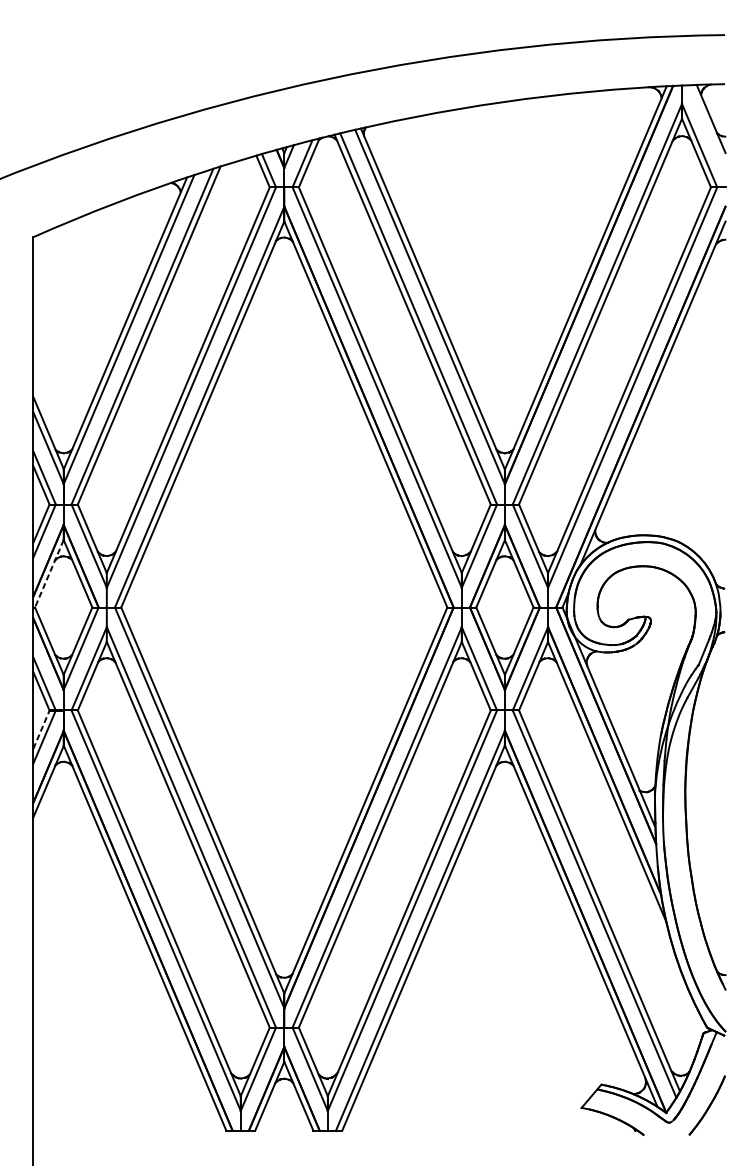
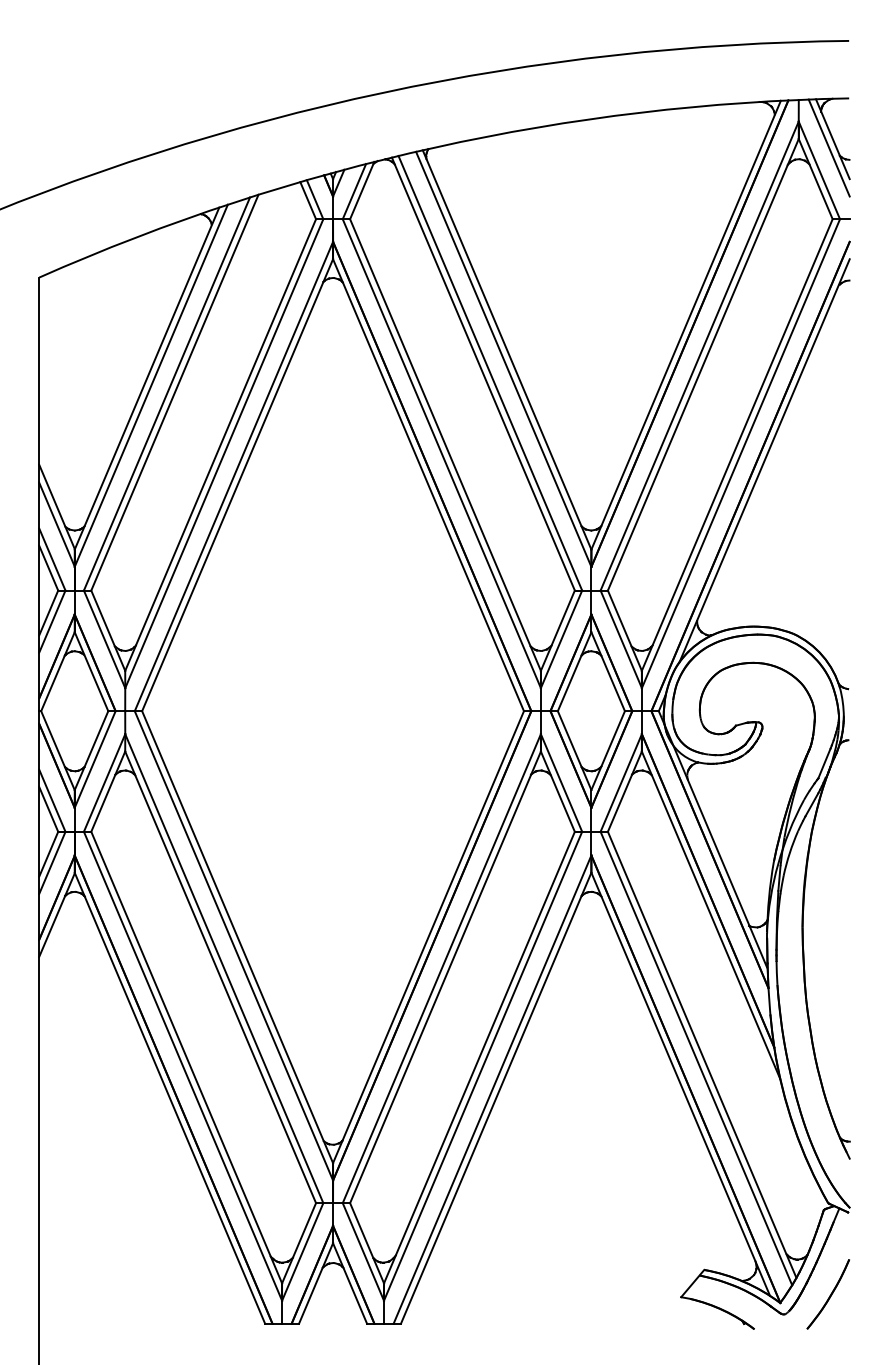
line: (707, 126) -> (828, 147), added
line: (48, 573) -> (57, 671), dashed -> solid
line: (41, 729) -> (48, 853), dashed -> solid

